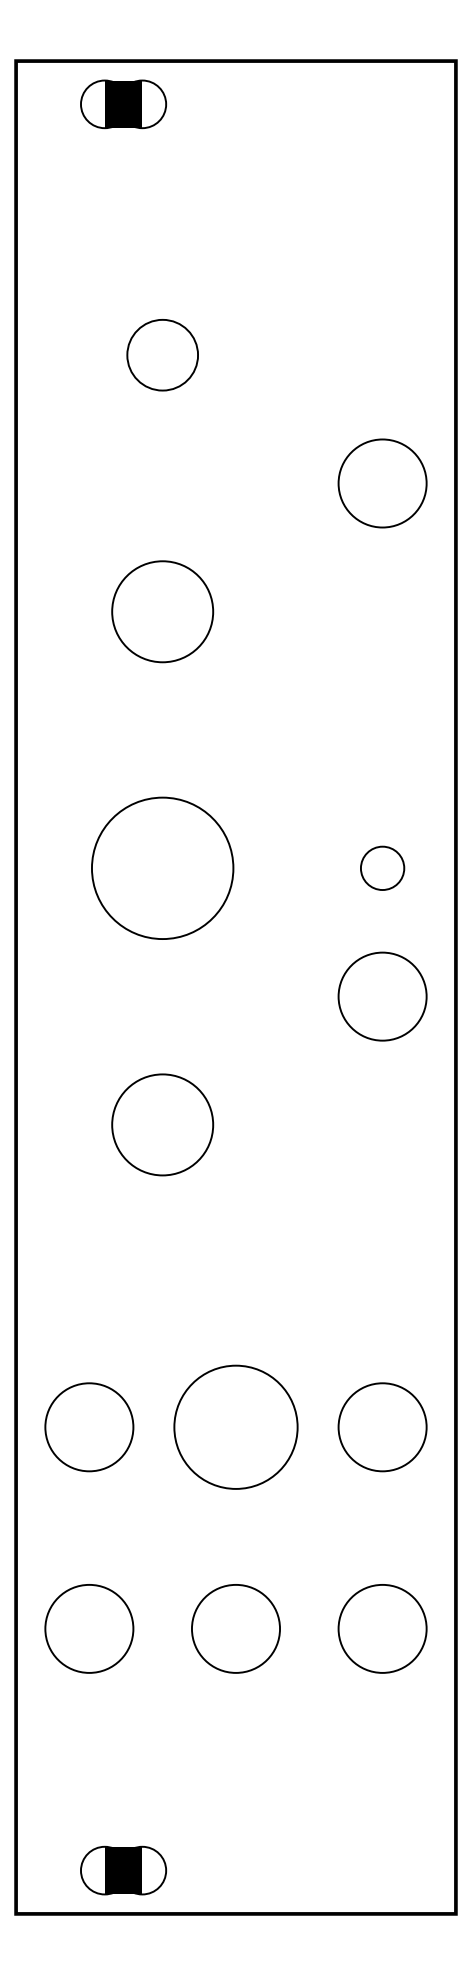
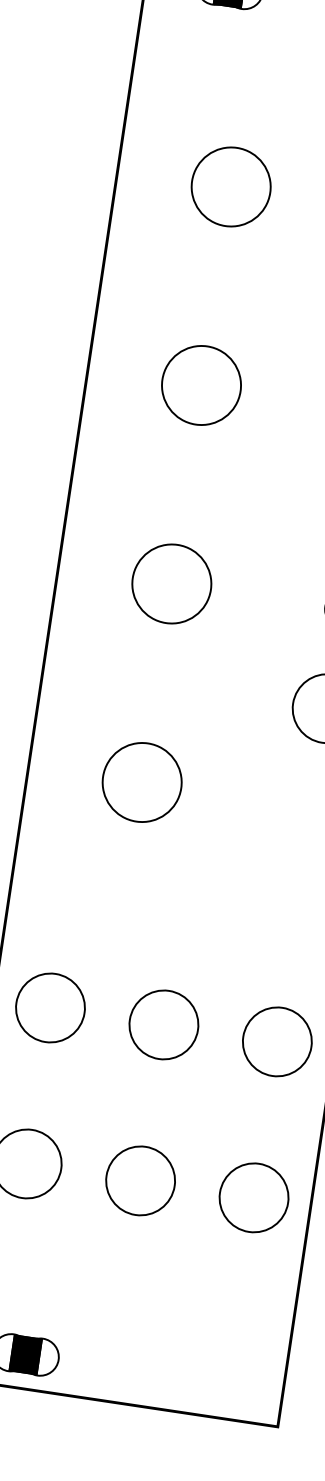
circle: (162, 354) -> (231, 186), size x1.43
circle: (162, 867) -> (171, 583), size x0.71
circle: (235, 1427) -> (163, 1025), size x0.71

